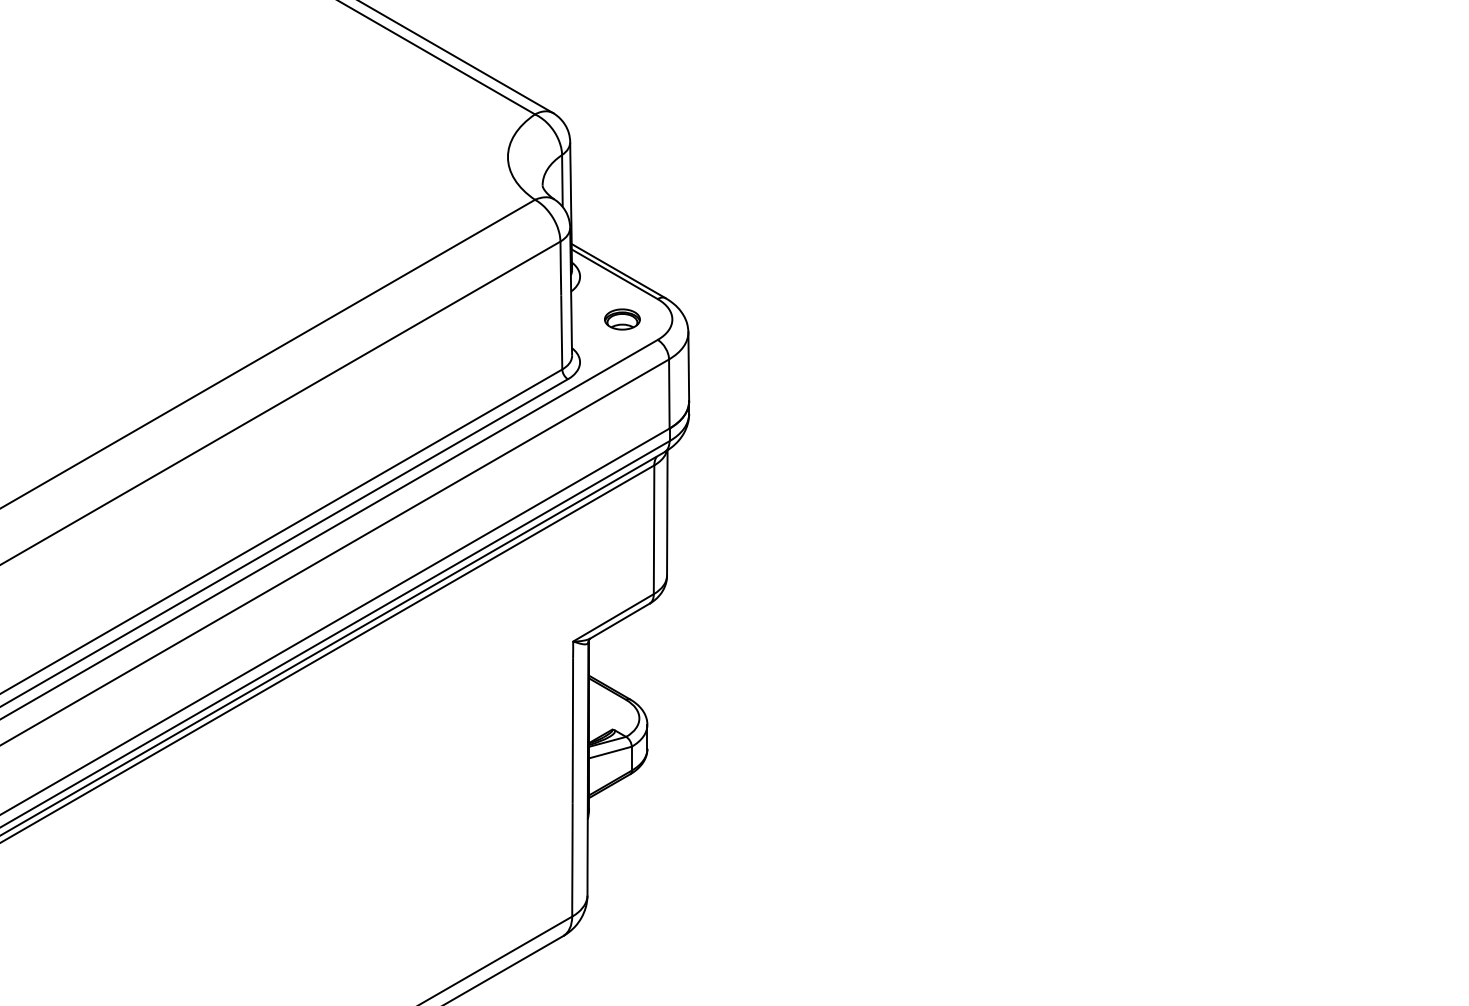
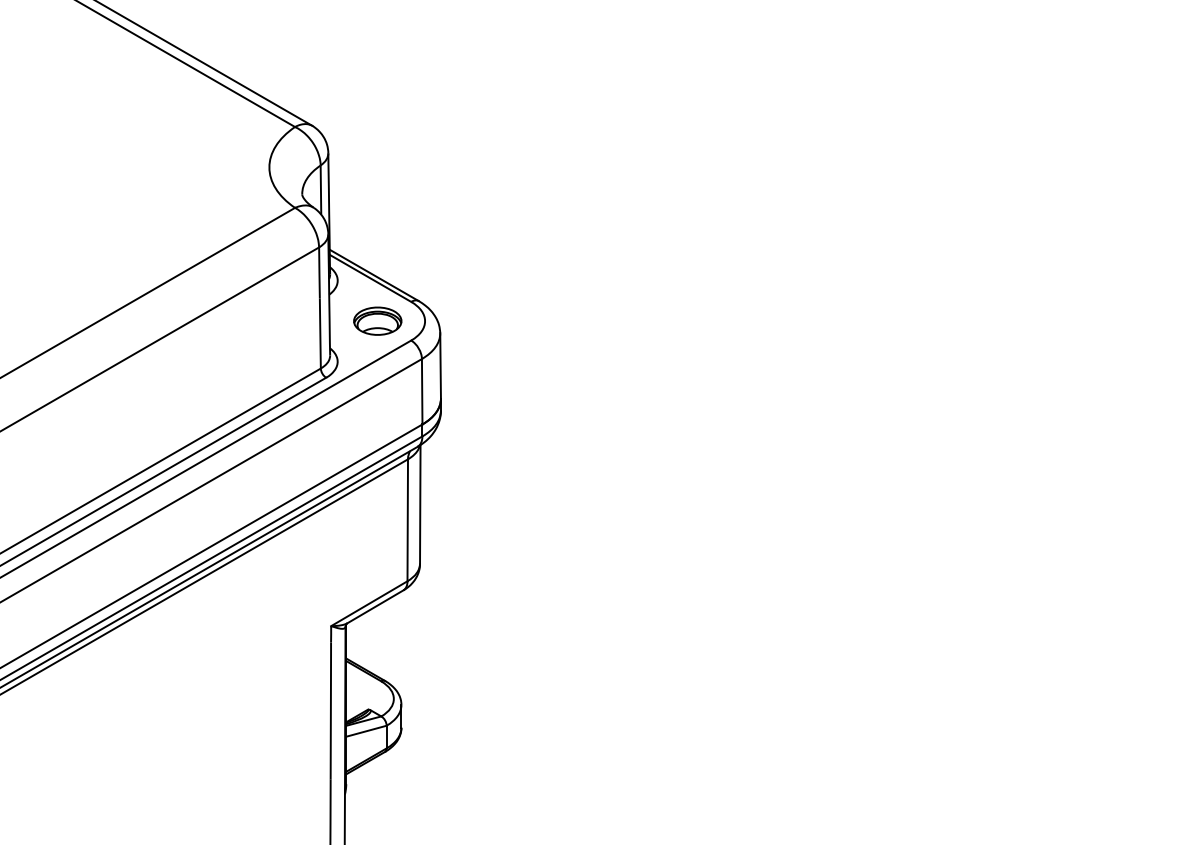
part: (622, 319) -> (377, 321), size x1.43

